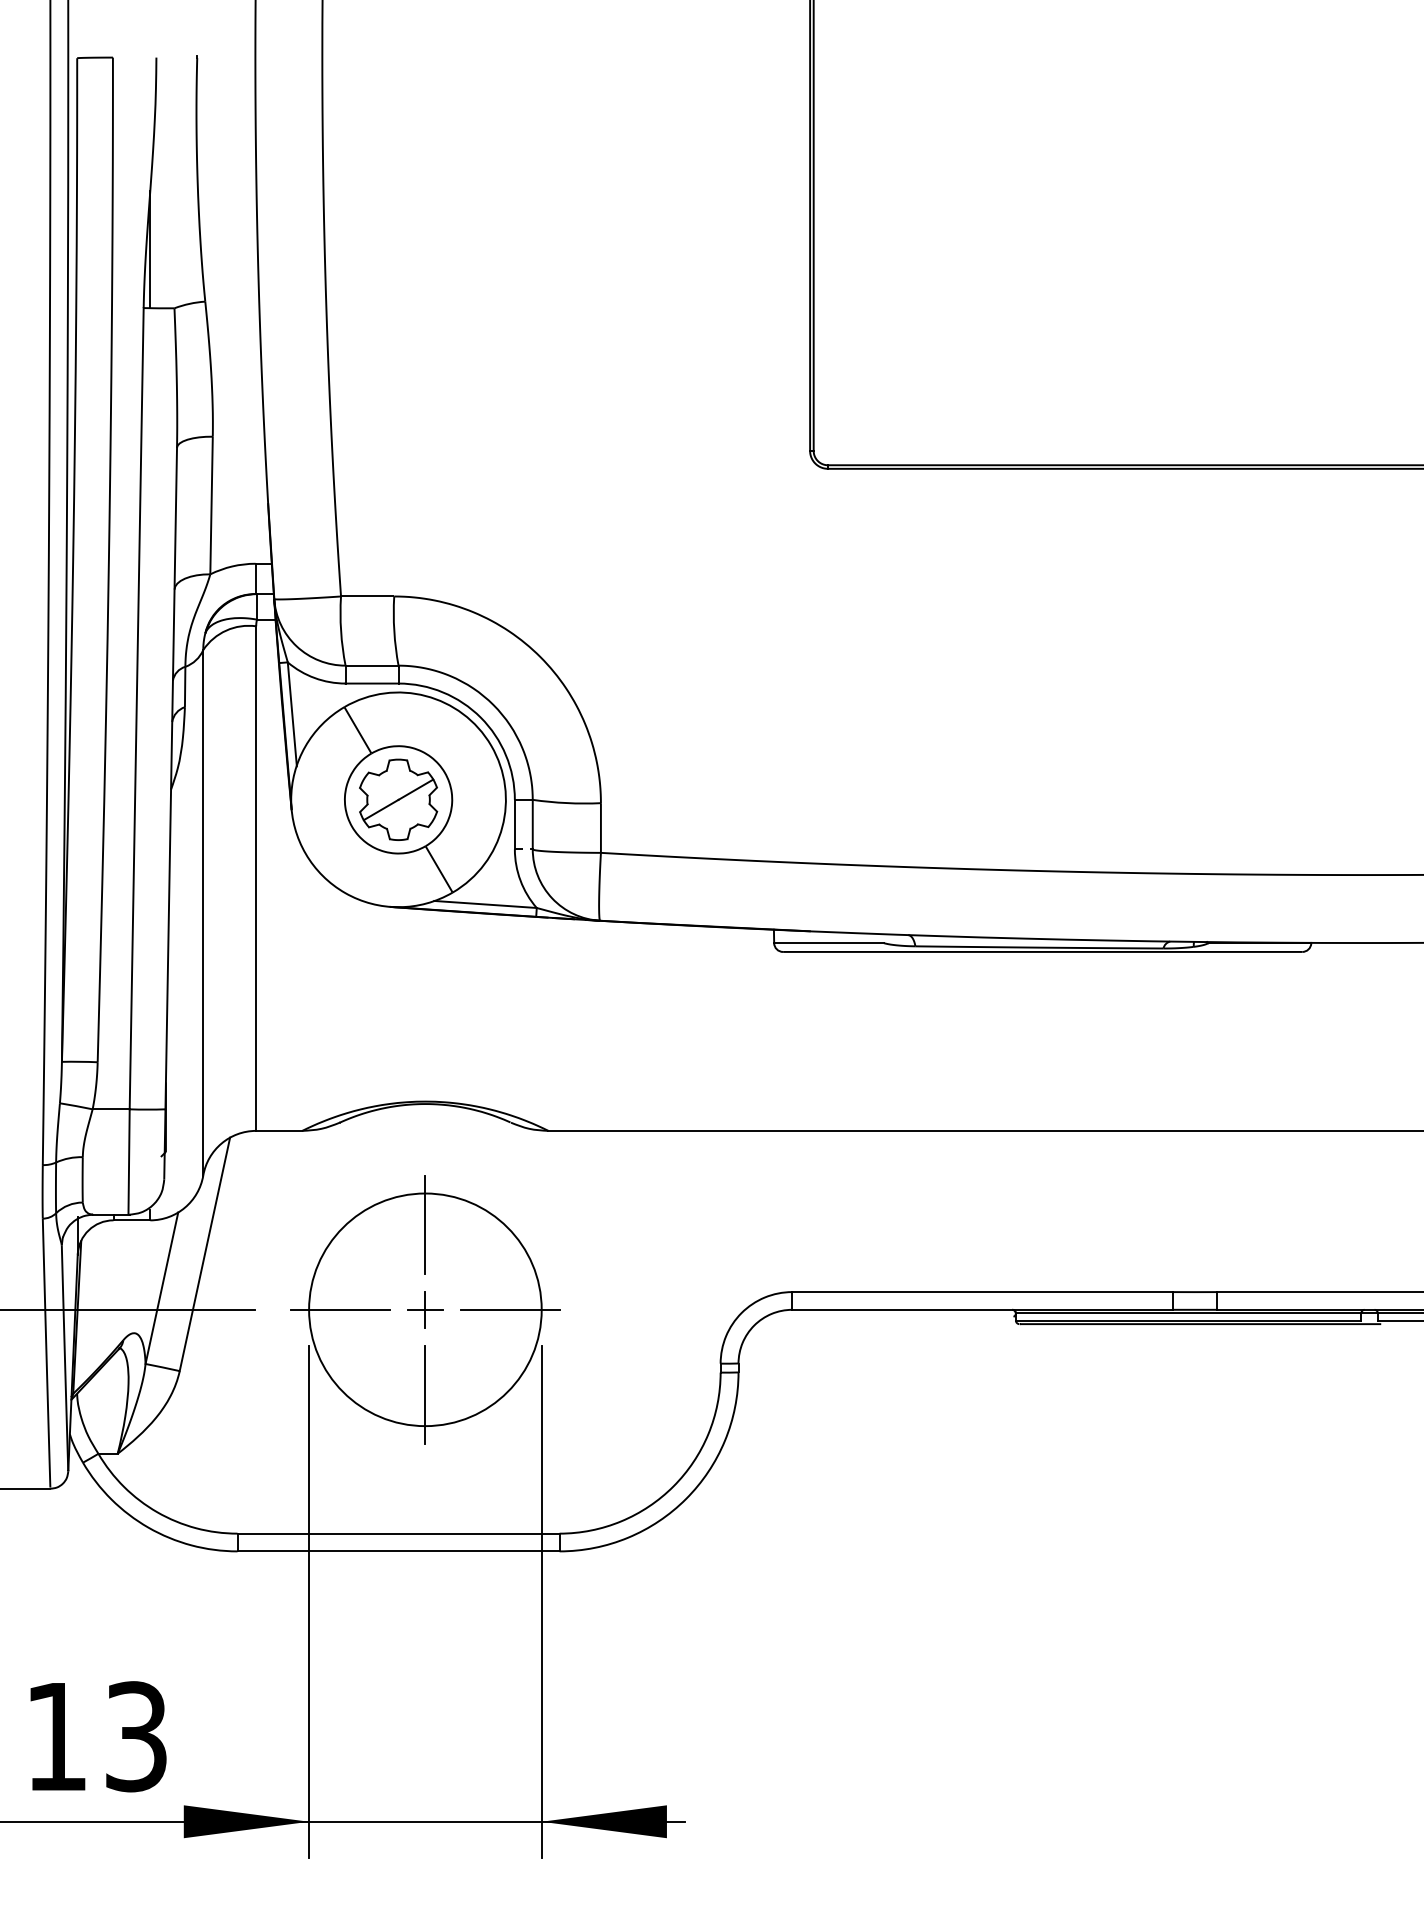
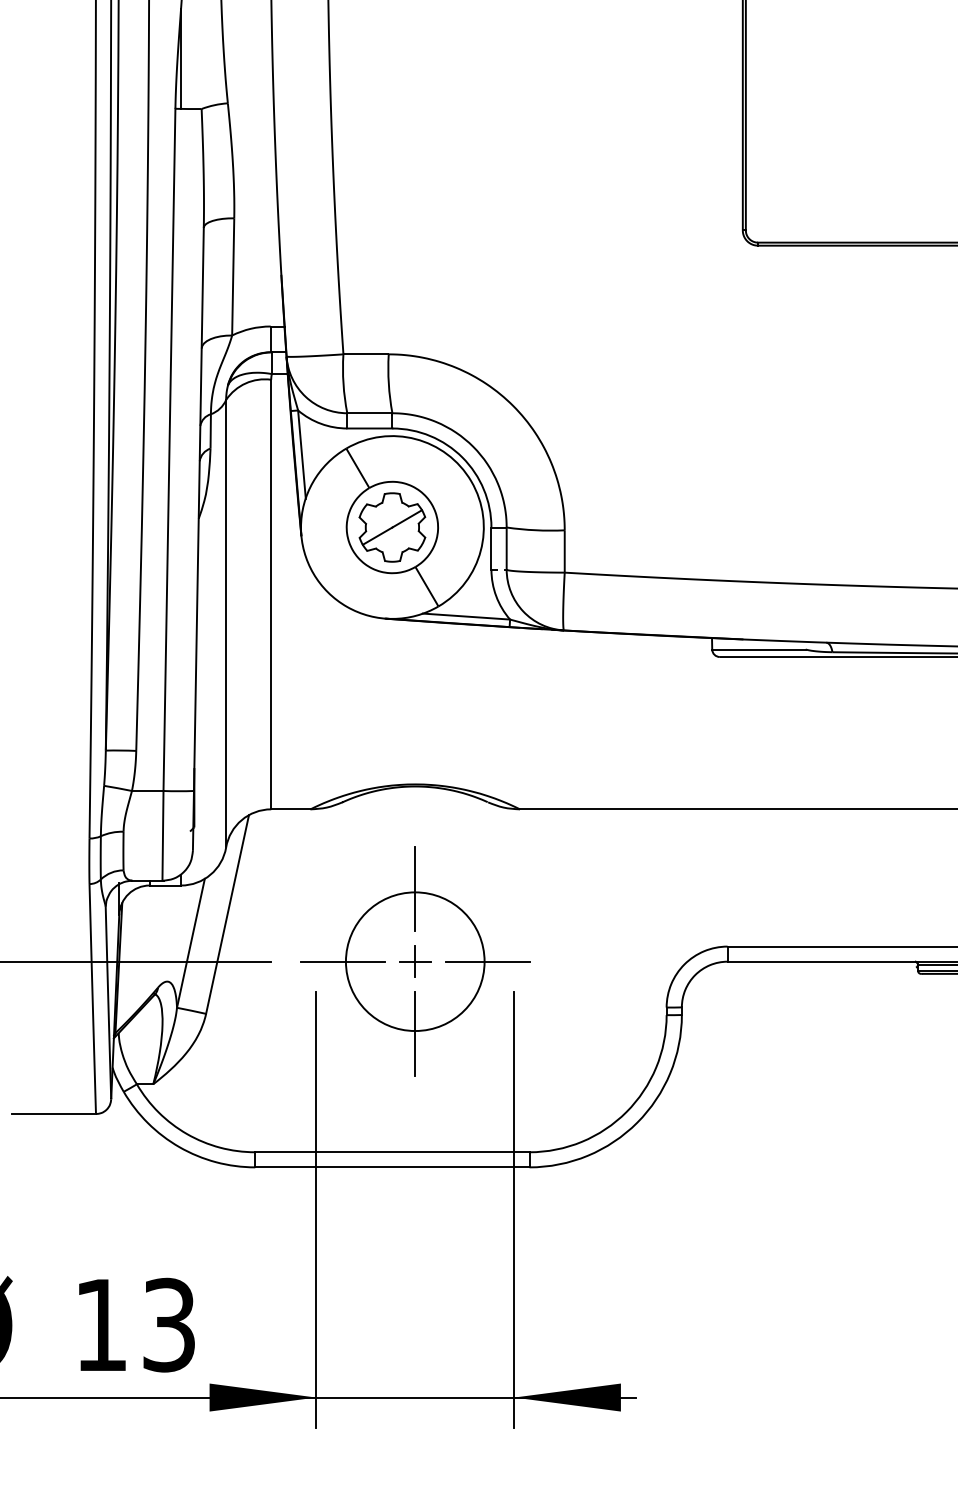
circle: (425, 1309) -> (415, 961), size x0.7

